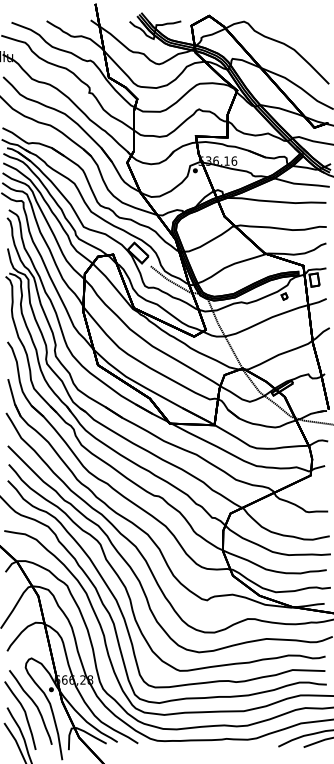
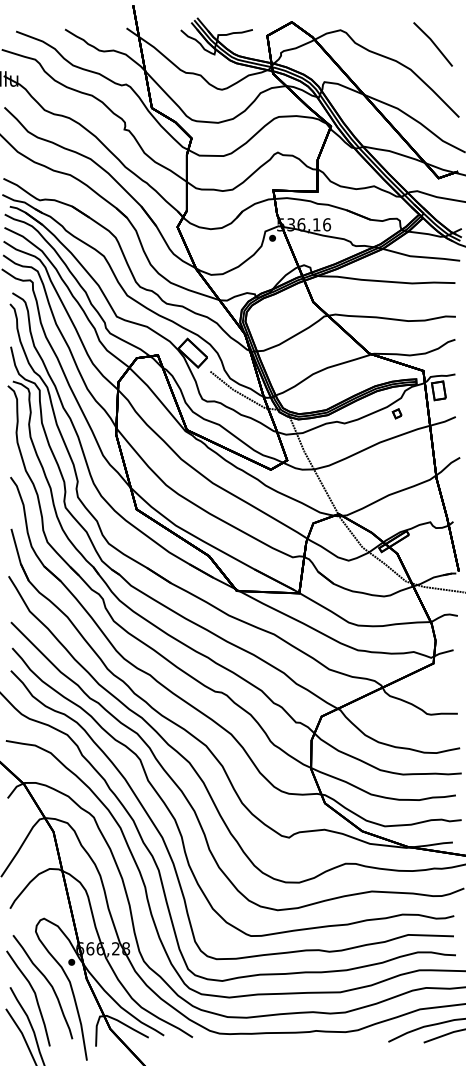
line: (309, 31) -> (432, 43), added

